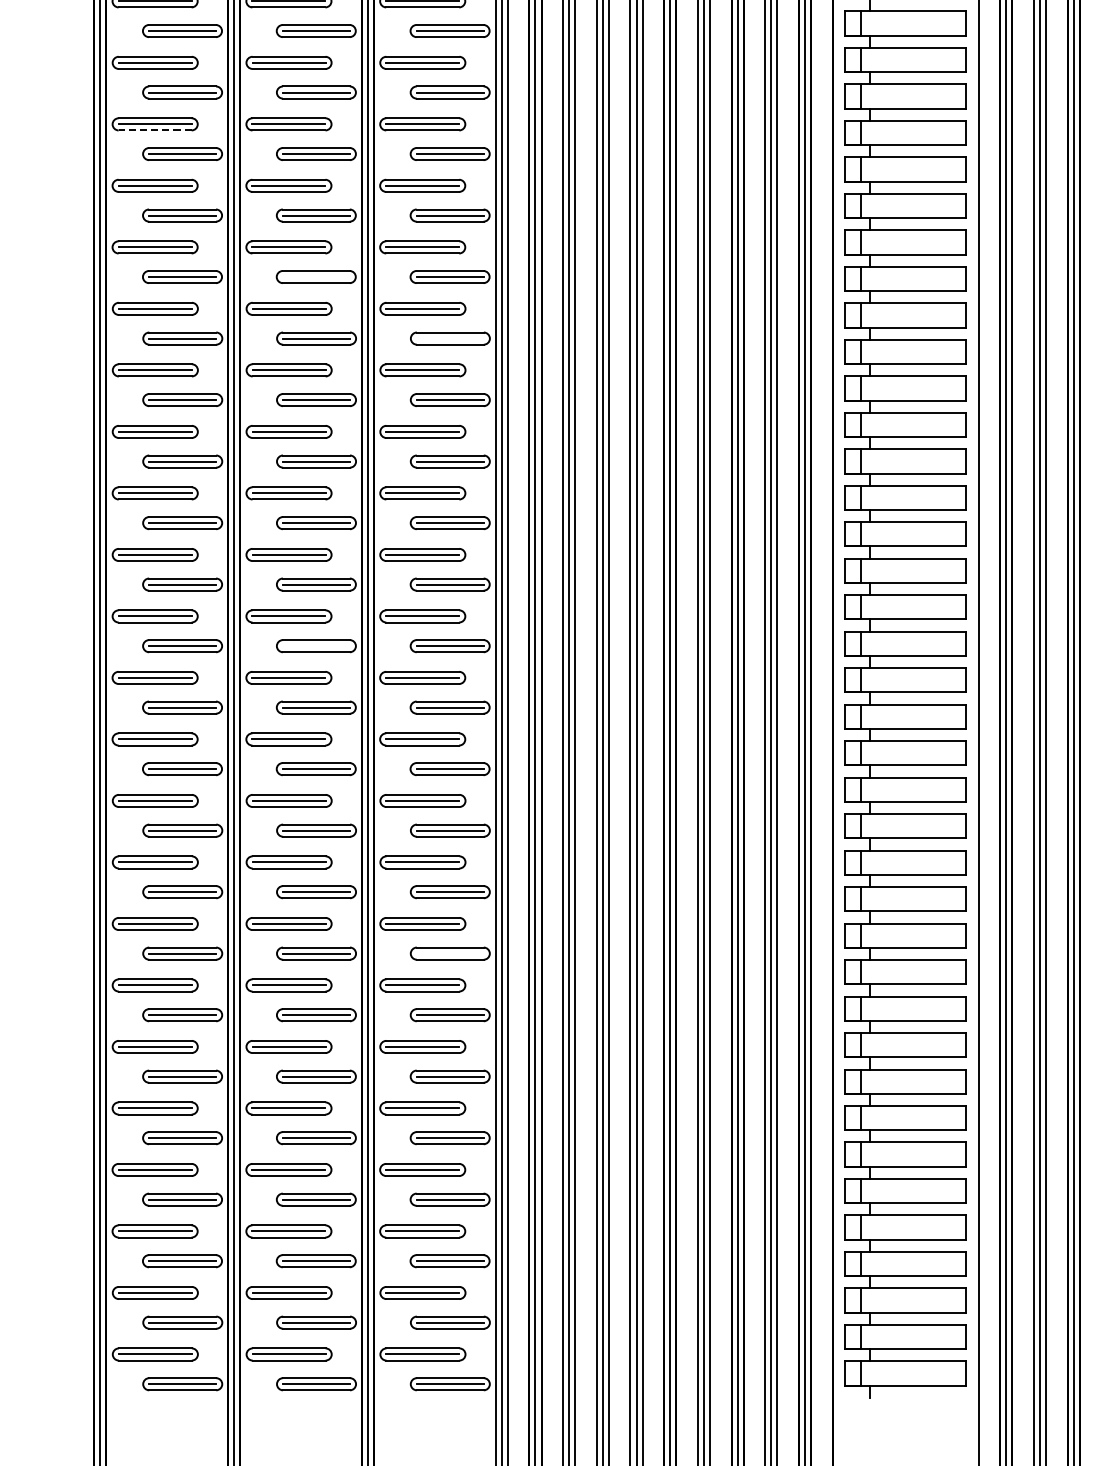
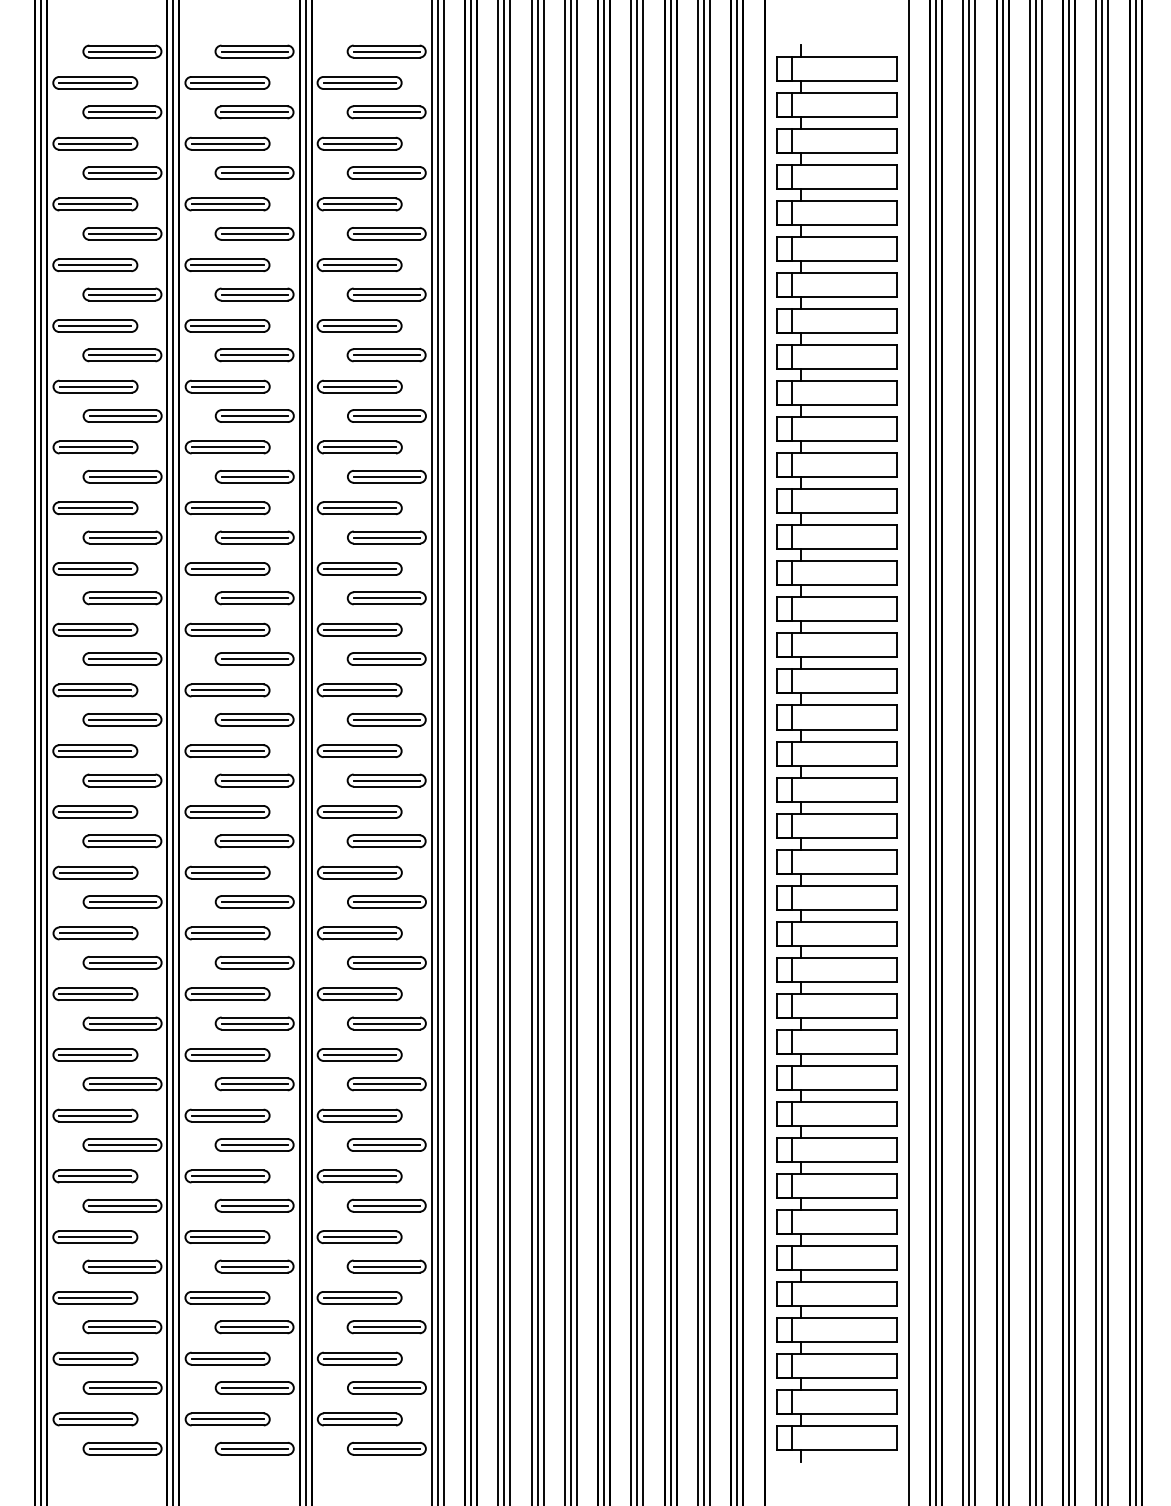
line: (154, 130) -> (94, 210), dashed -> solid
line: (316, 277) -> (254, 355), added
line: (449, 339) -> (386, 416), added
line: (316, 645) -> (254, 719), added
line: (449, 953) -> (386, 1023), added

